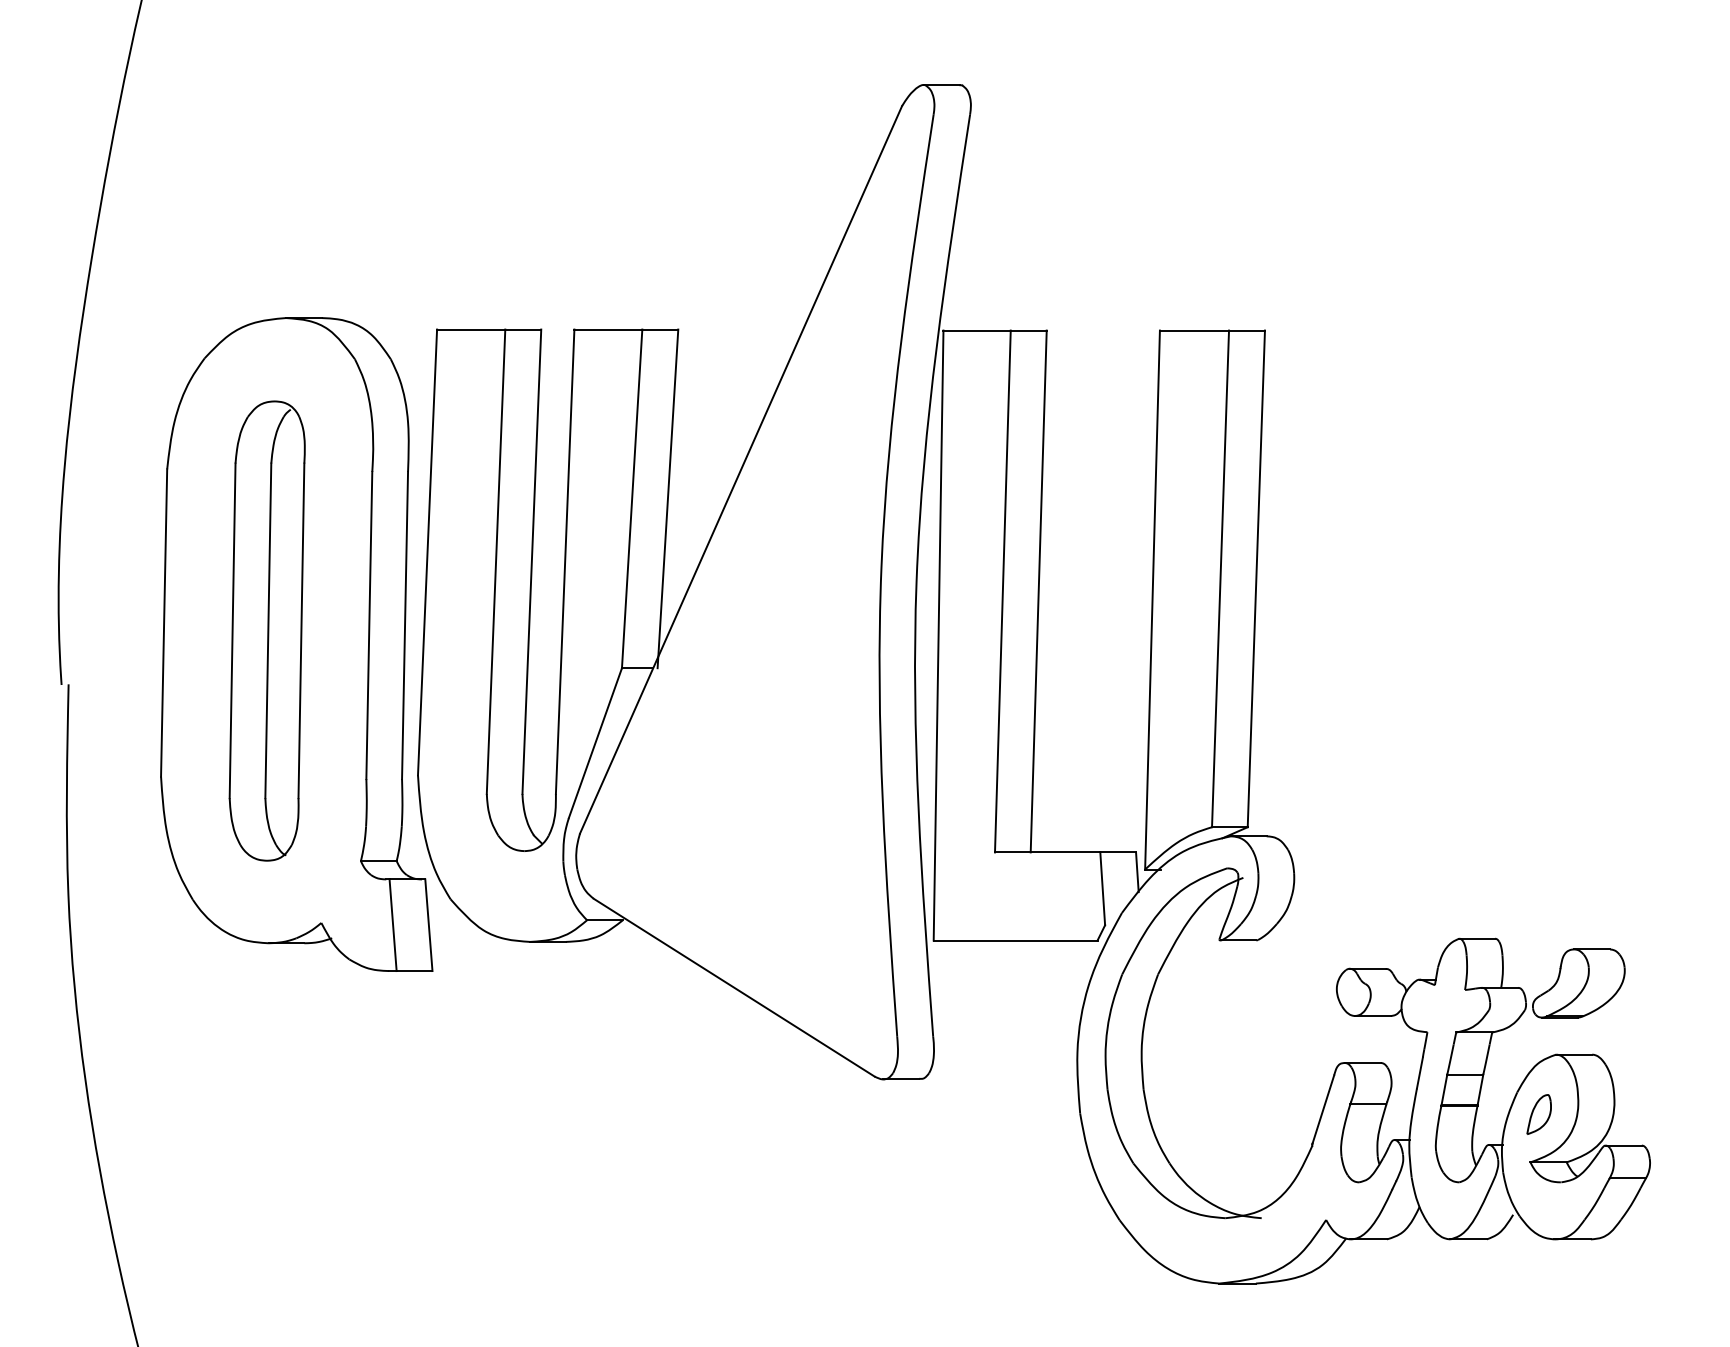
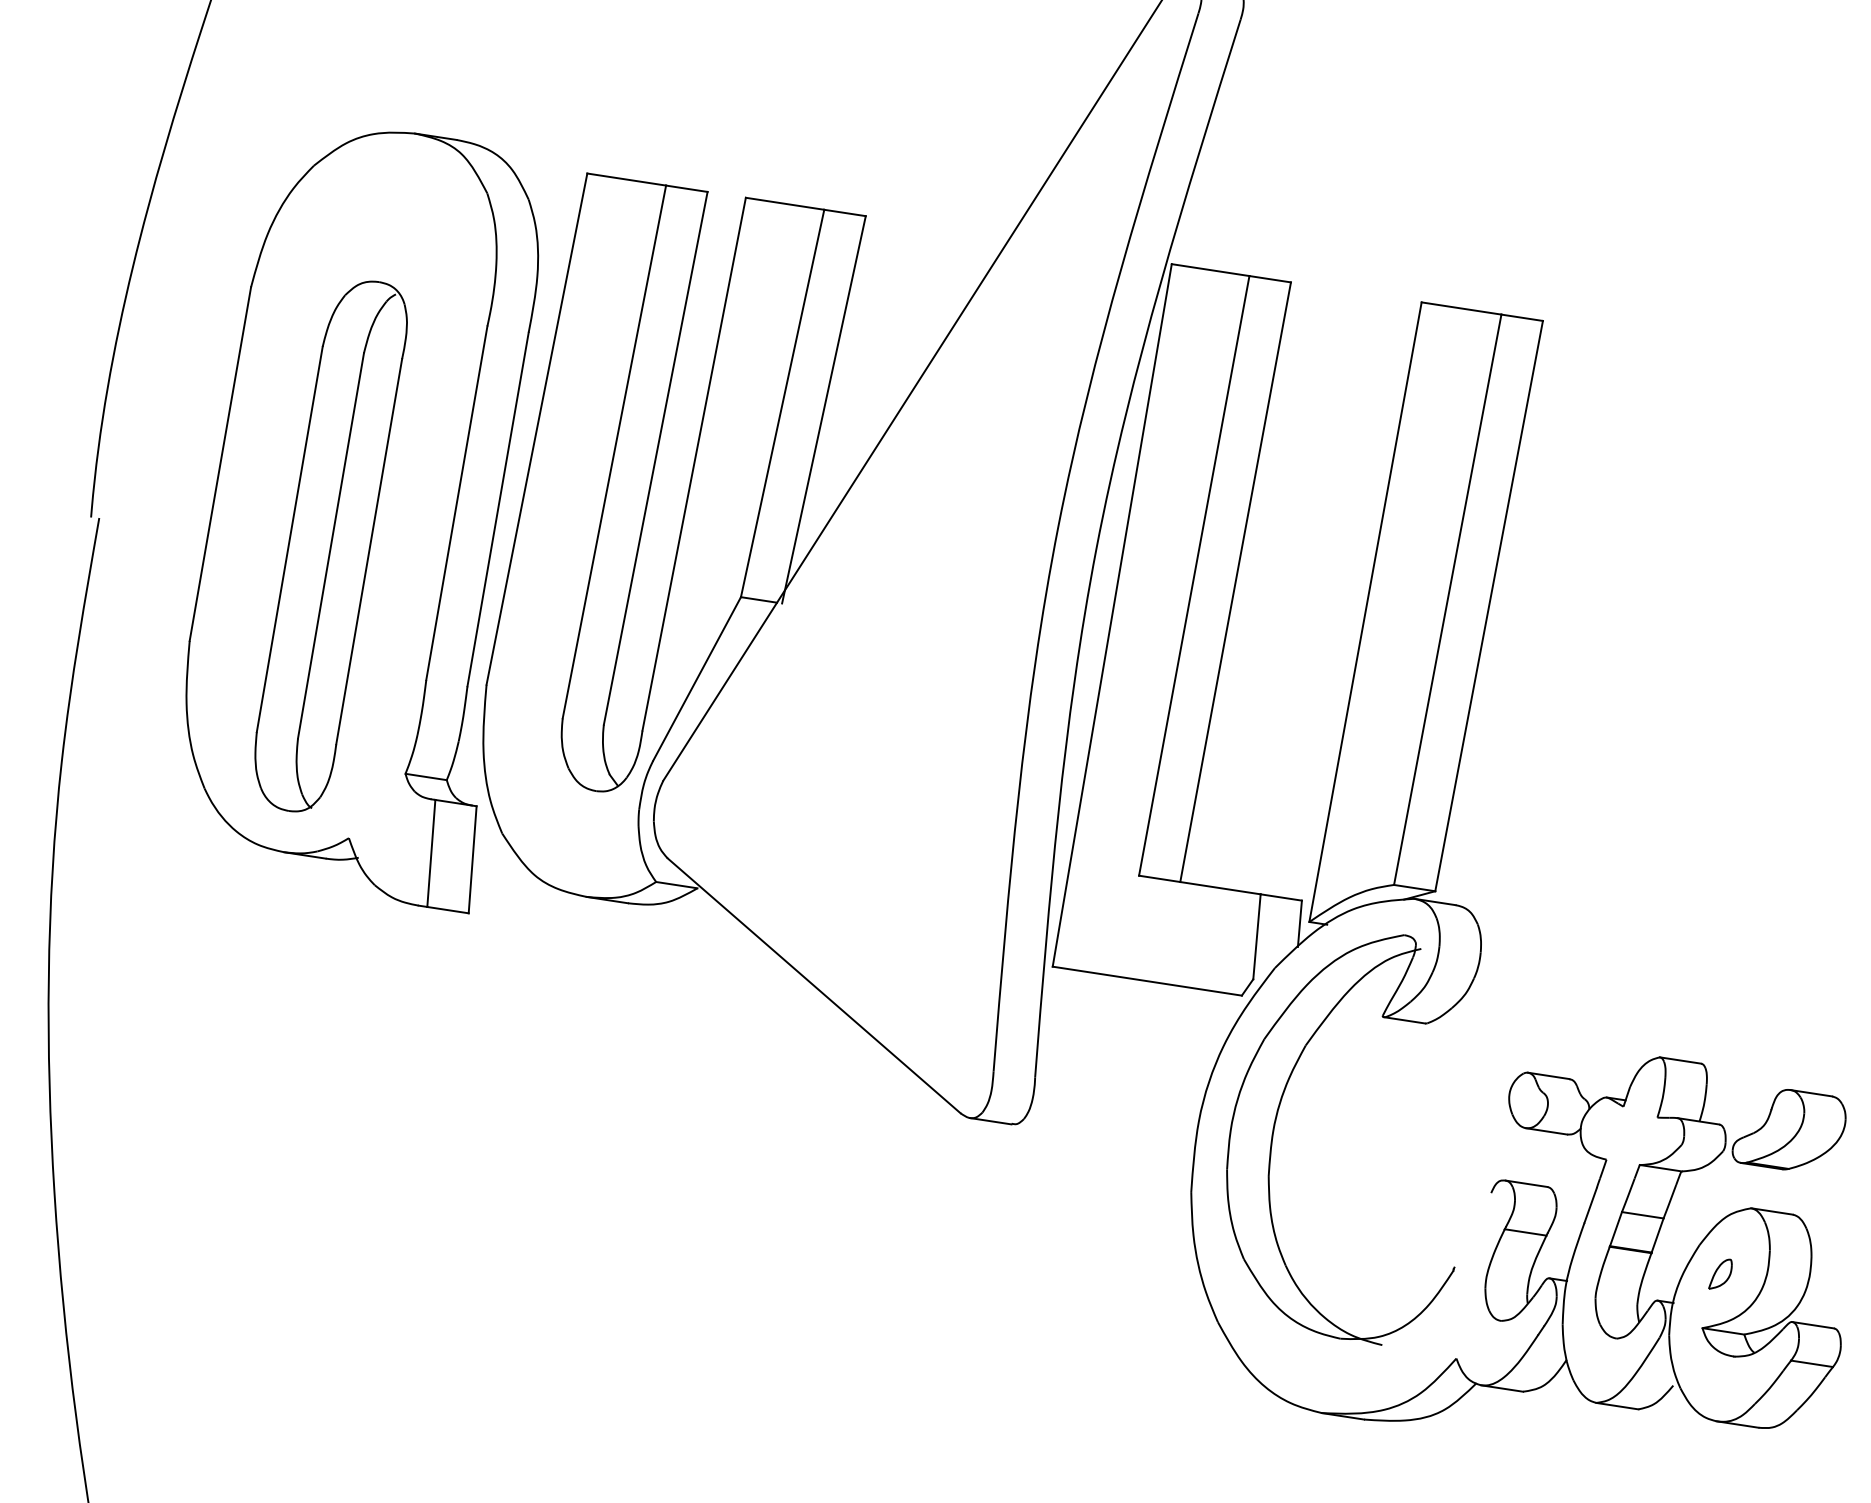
part: (266, 630) -> (328, 545), moved
line: (1323, 1109) -> (1472, 1230), removed
part: (1538, 1114) -> (1720, 1274), size x0.7

